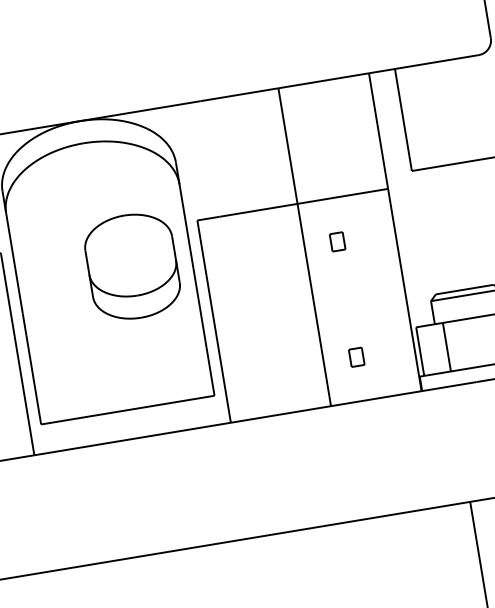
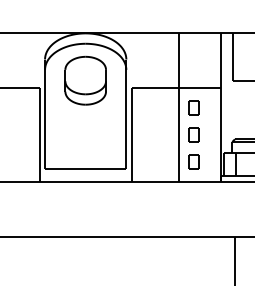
part: (336, 241) -> (193, 107), size x1.67
part: (132, 266) -> (85, 80), moved
part: (345, 298) -> (193, 134), added
part: (355, 356) -> (193, 161), size x1.67

